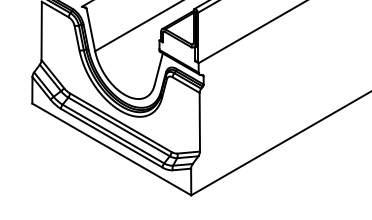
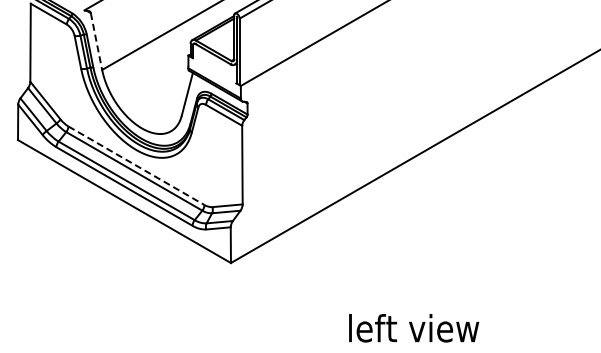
line: (90, 29) -> (96, 41), solid -> dashed
line: (120, 122) -> (136, 165), solid -> dashed

